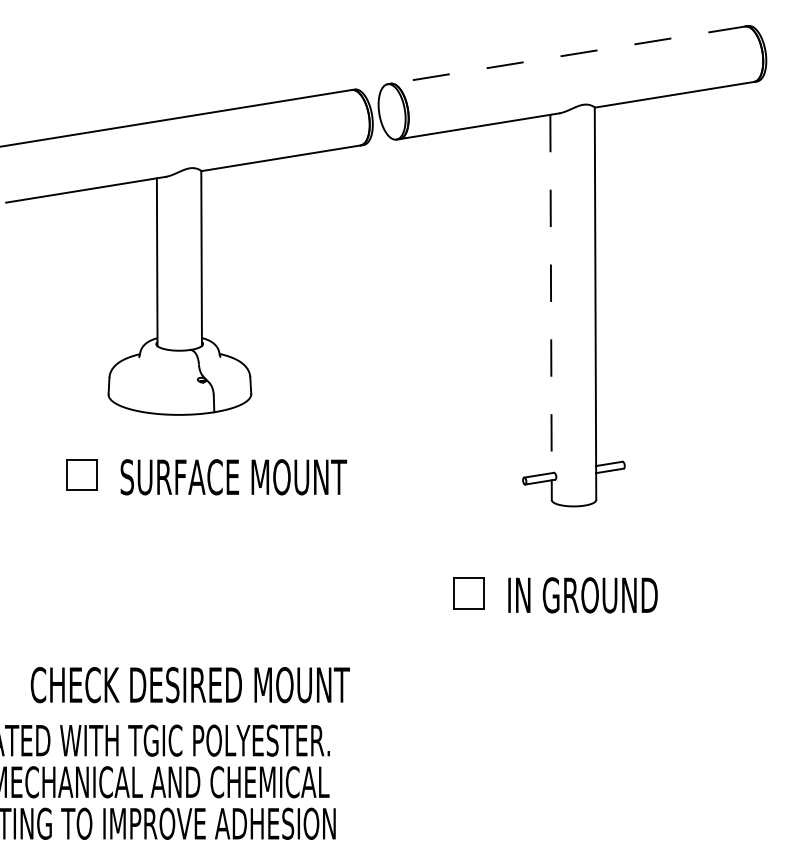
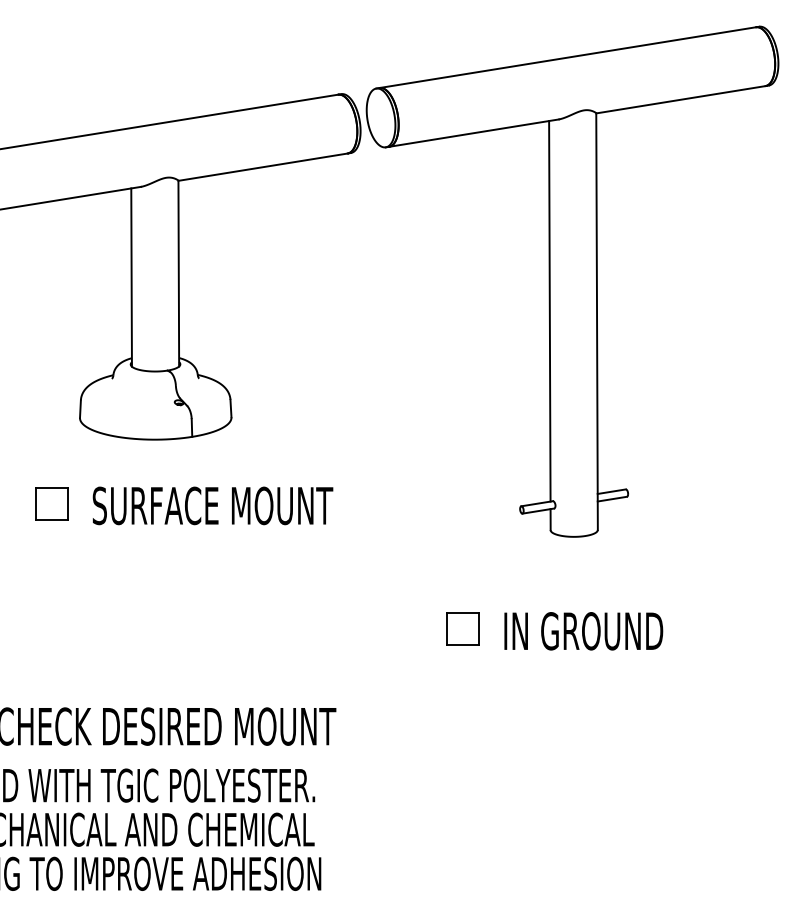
line: (567, 55) -> (567, 58), dashed -> solid
line: (551, 294) -> (550, 311), dashed -> solid

